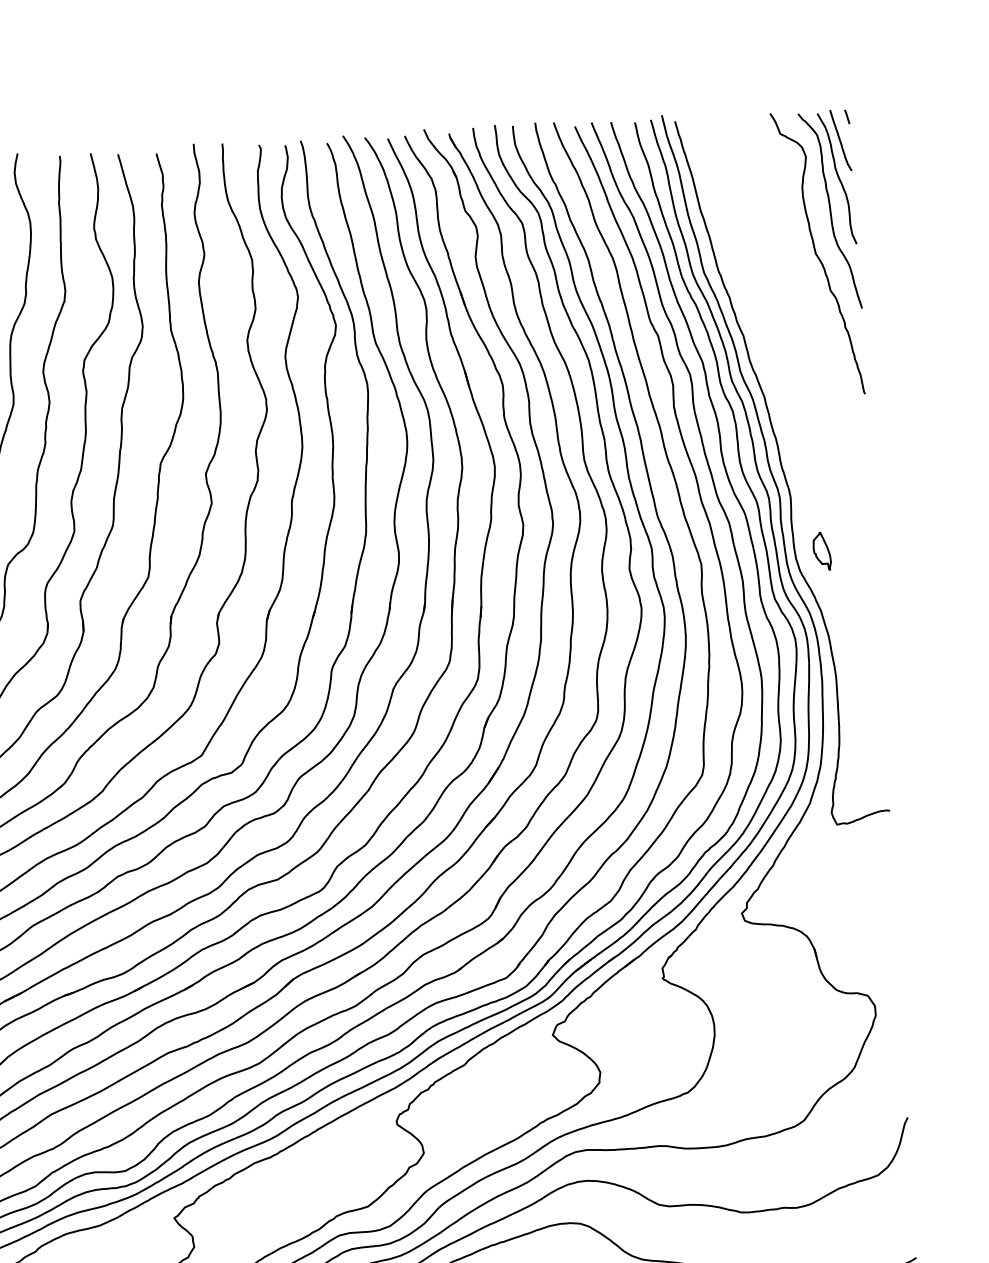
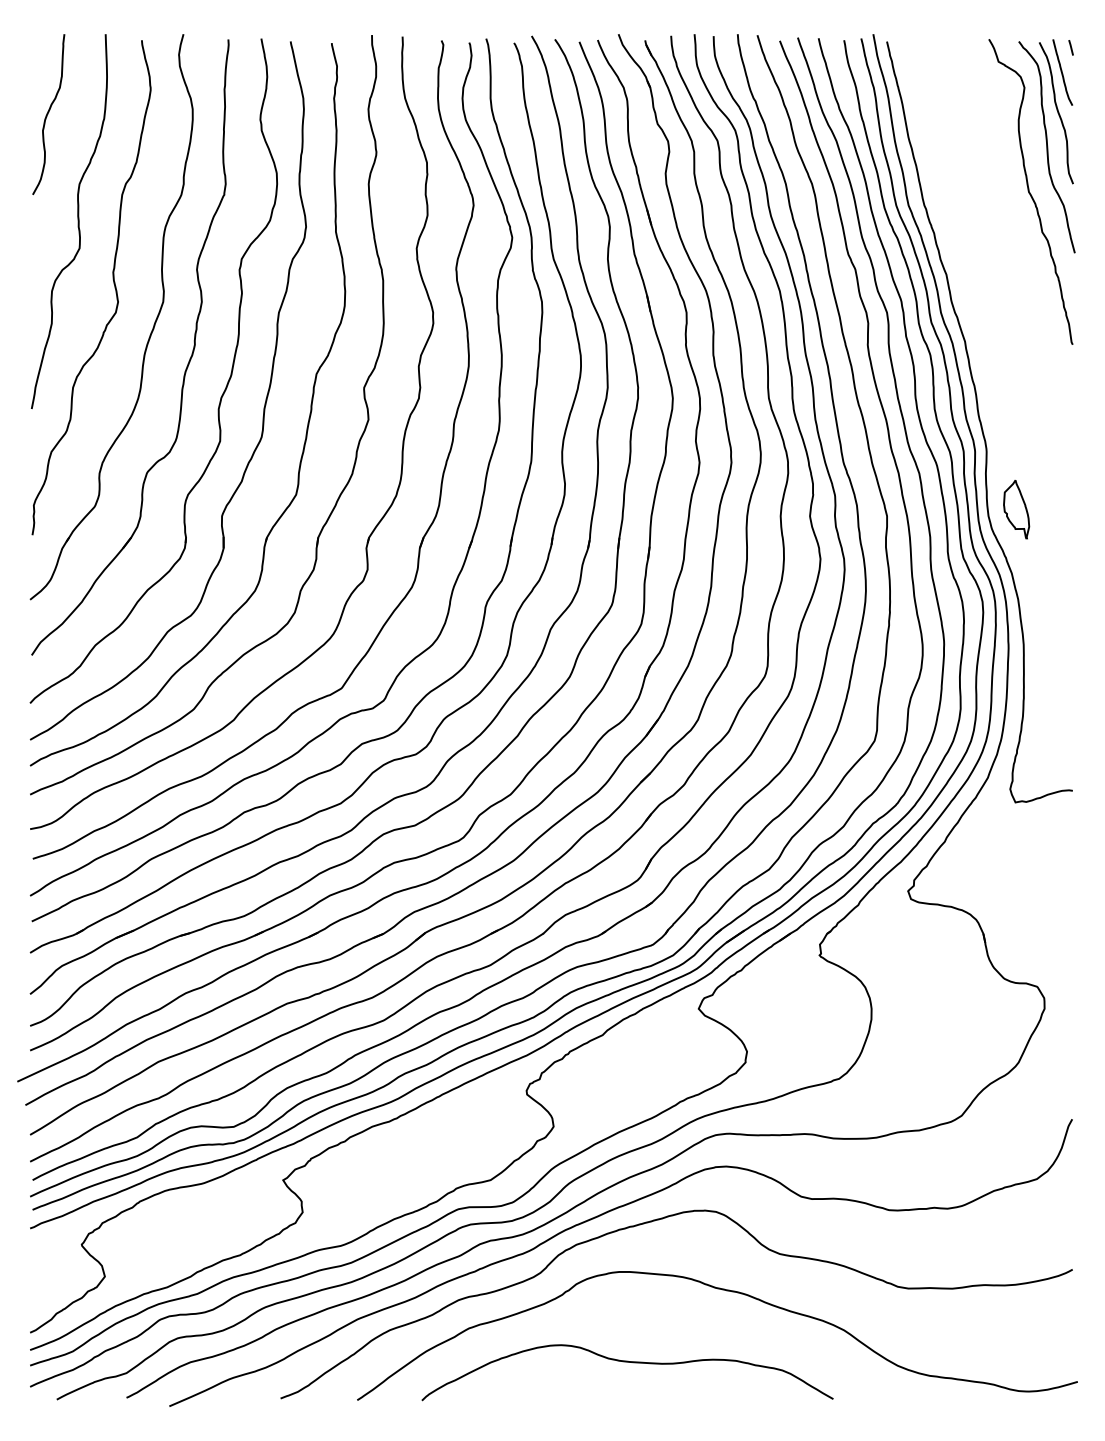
part: (821, 551) -> (1016, 509), size x1.43

